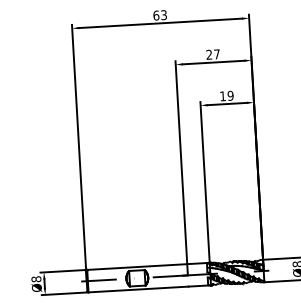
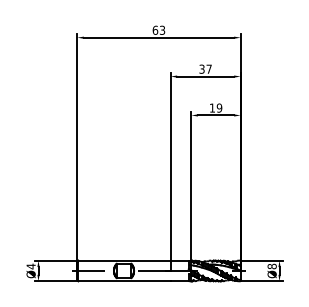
text: (208, 55) -> (201, 69), 27 -> 37
text: (35, 279) -> (30, 266), Ø8 -> Ø4

